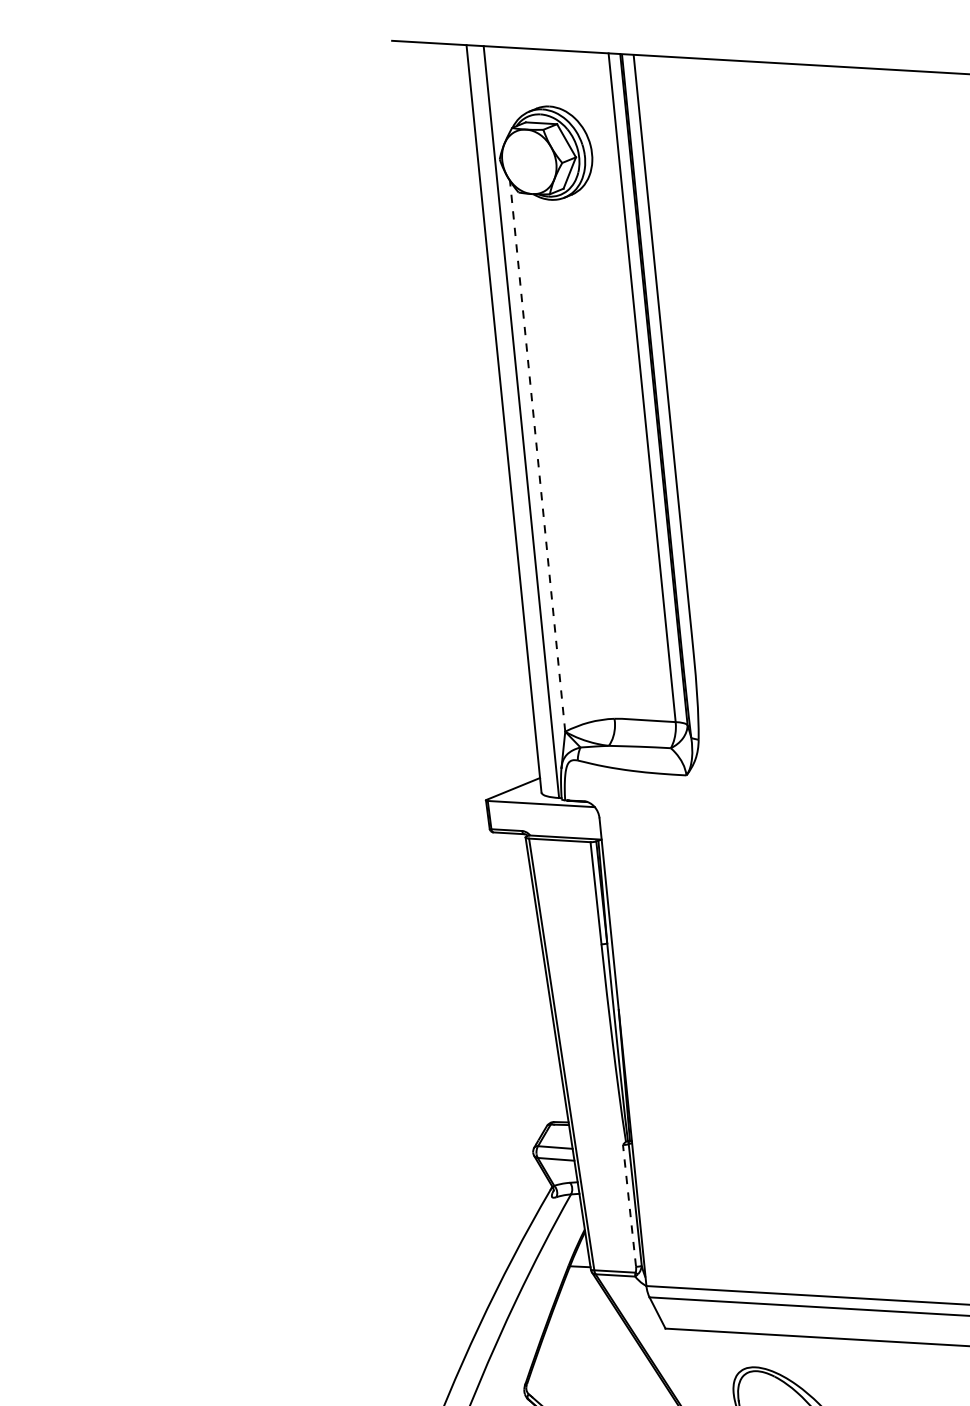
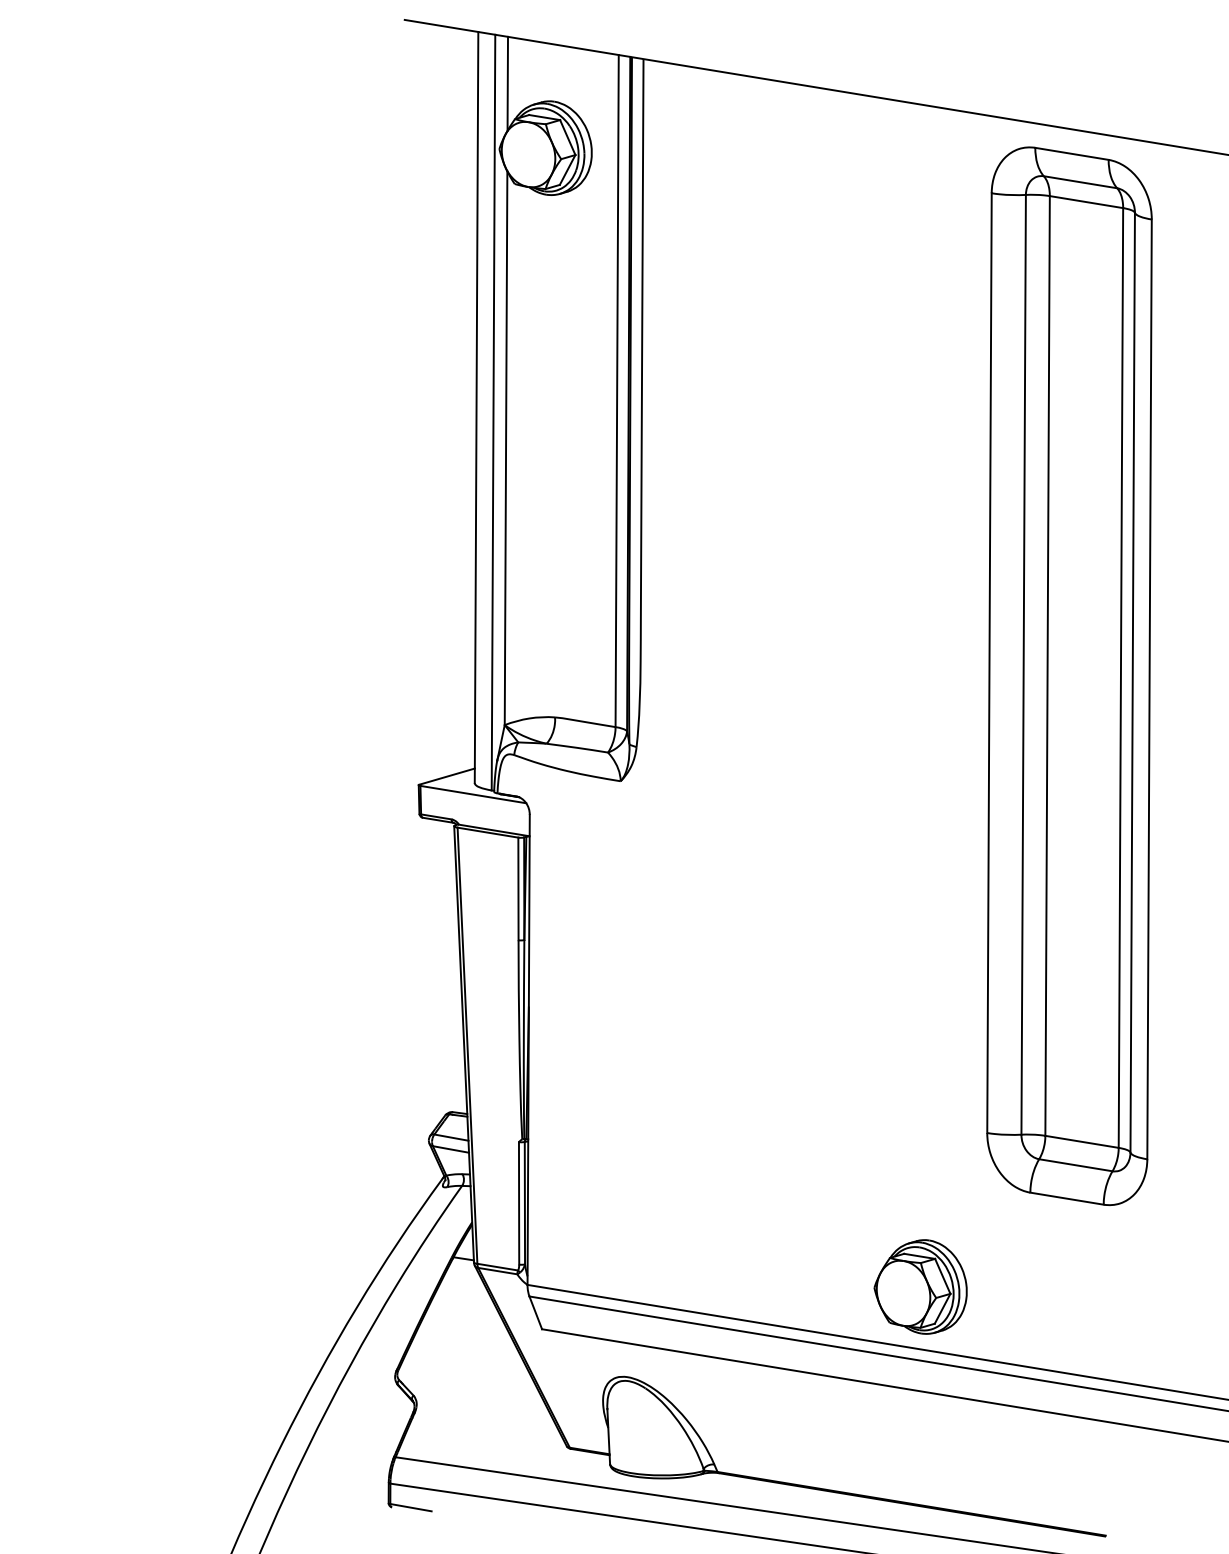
line: (500, 93) -> (507, 83), added
line: (538, 456) -> (506, 448), dashed -> solid
line: (629, 1204) -> (519, 1202), dashed -> solid

